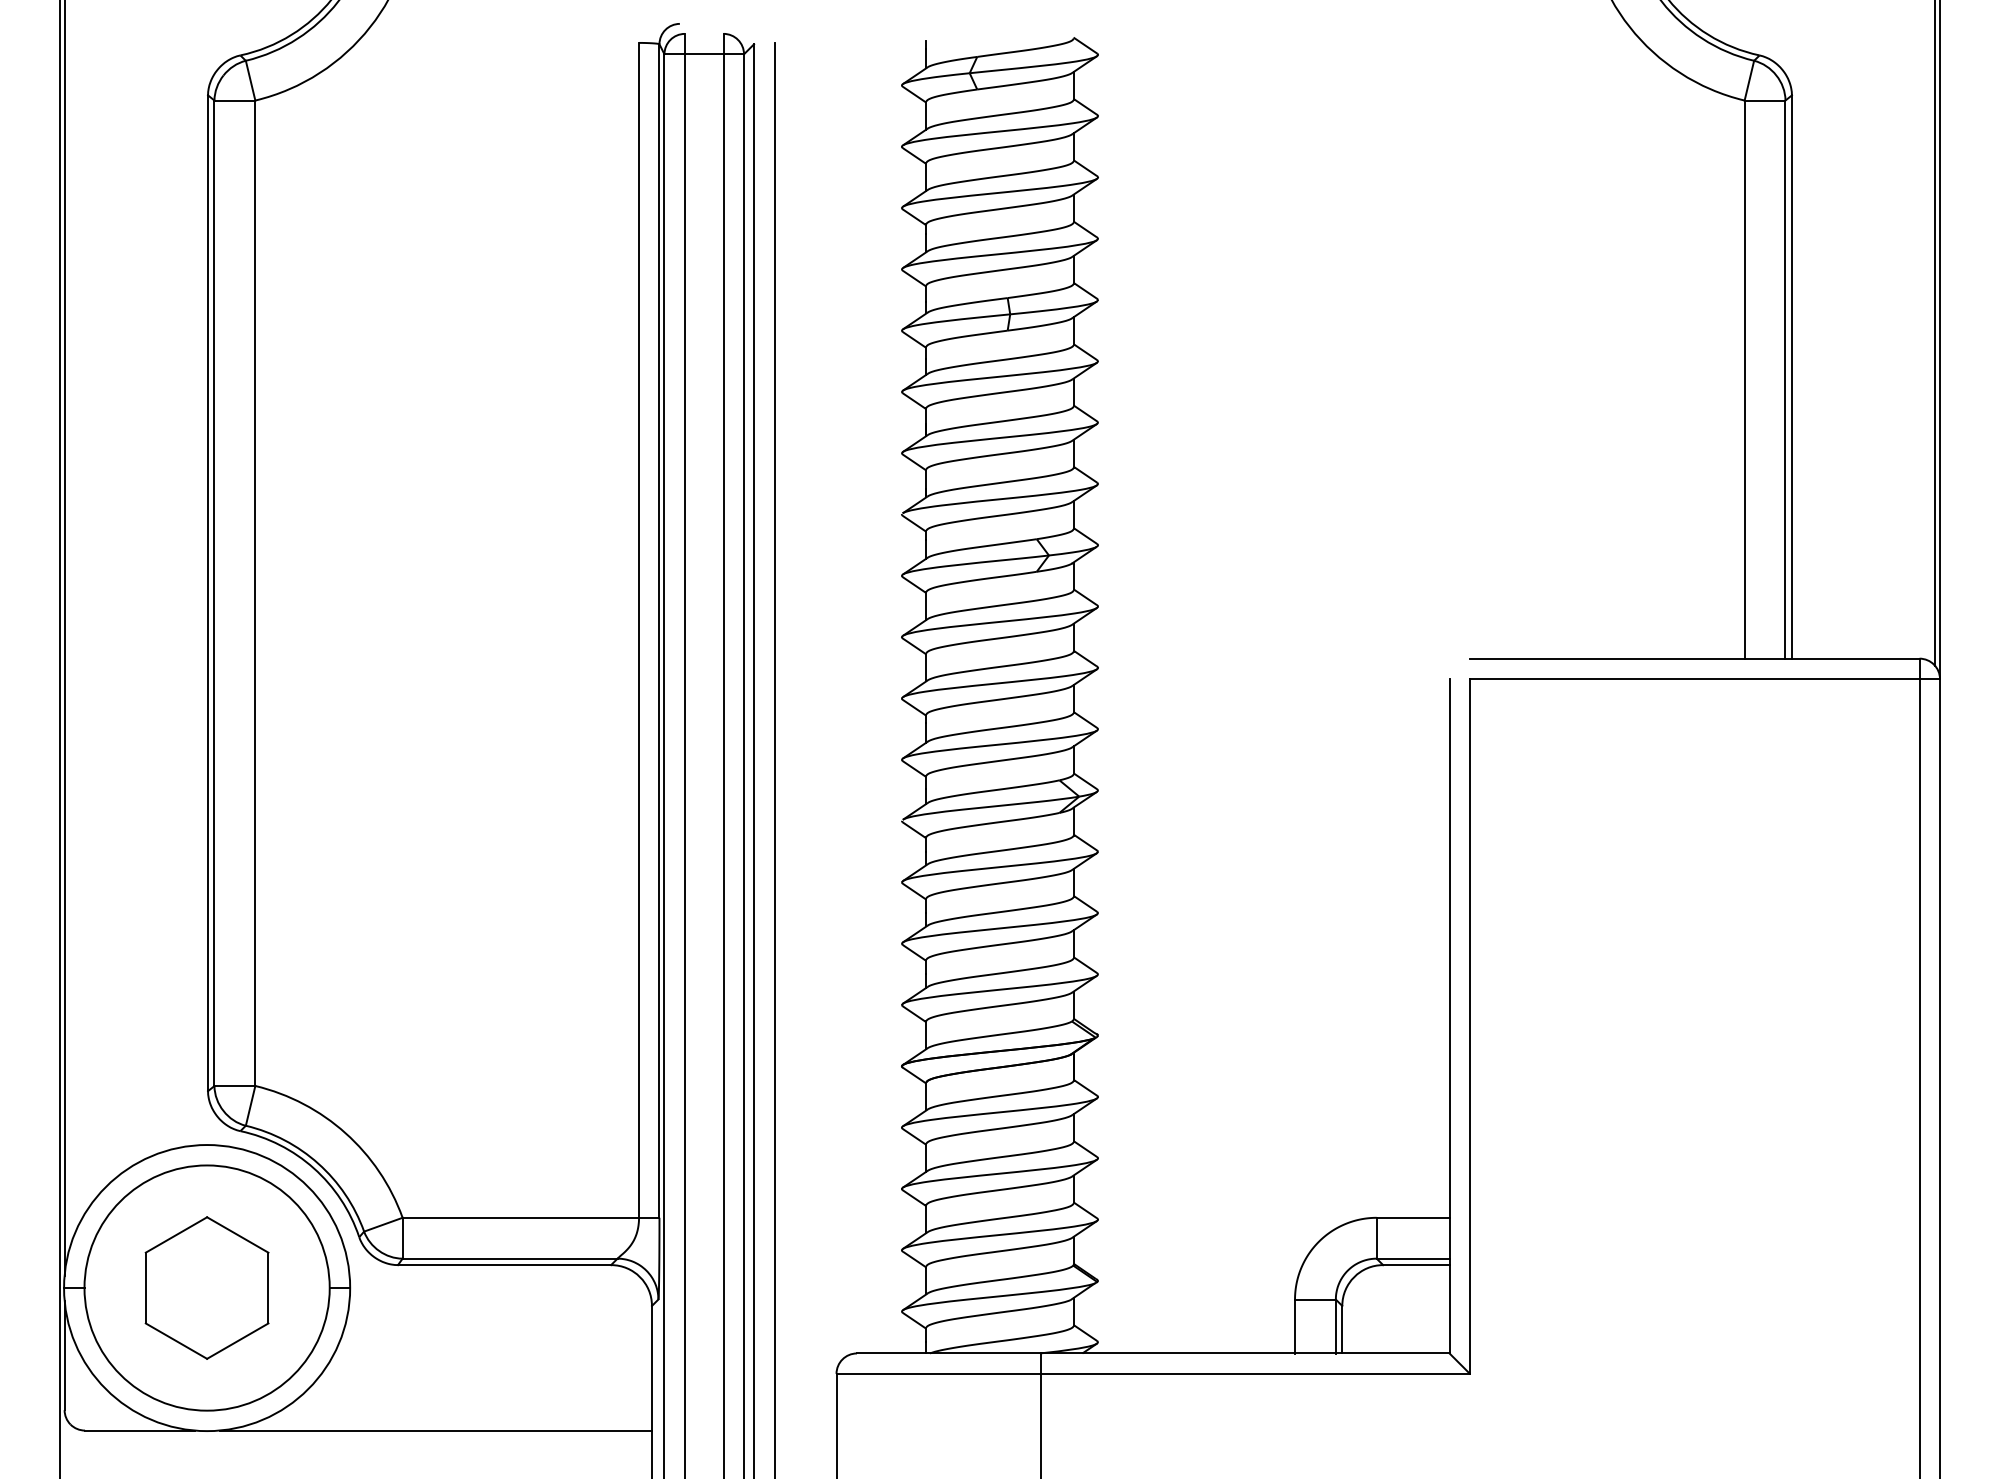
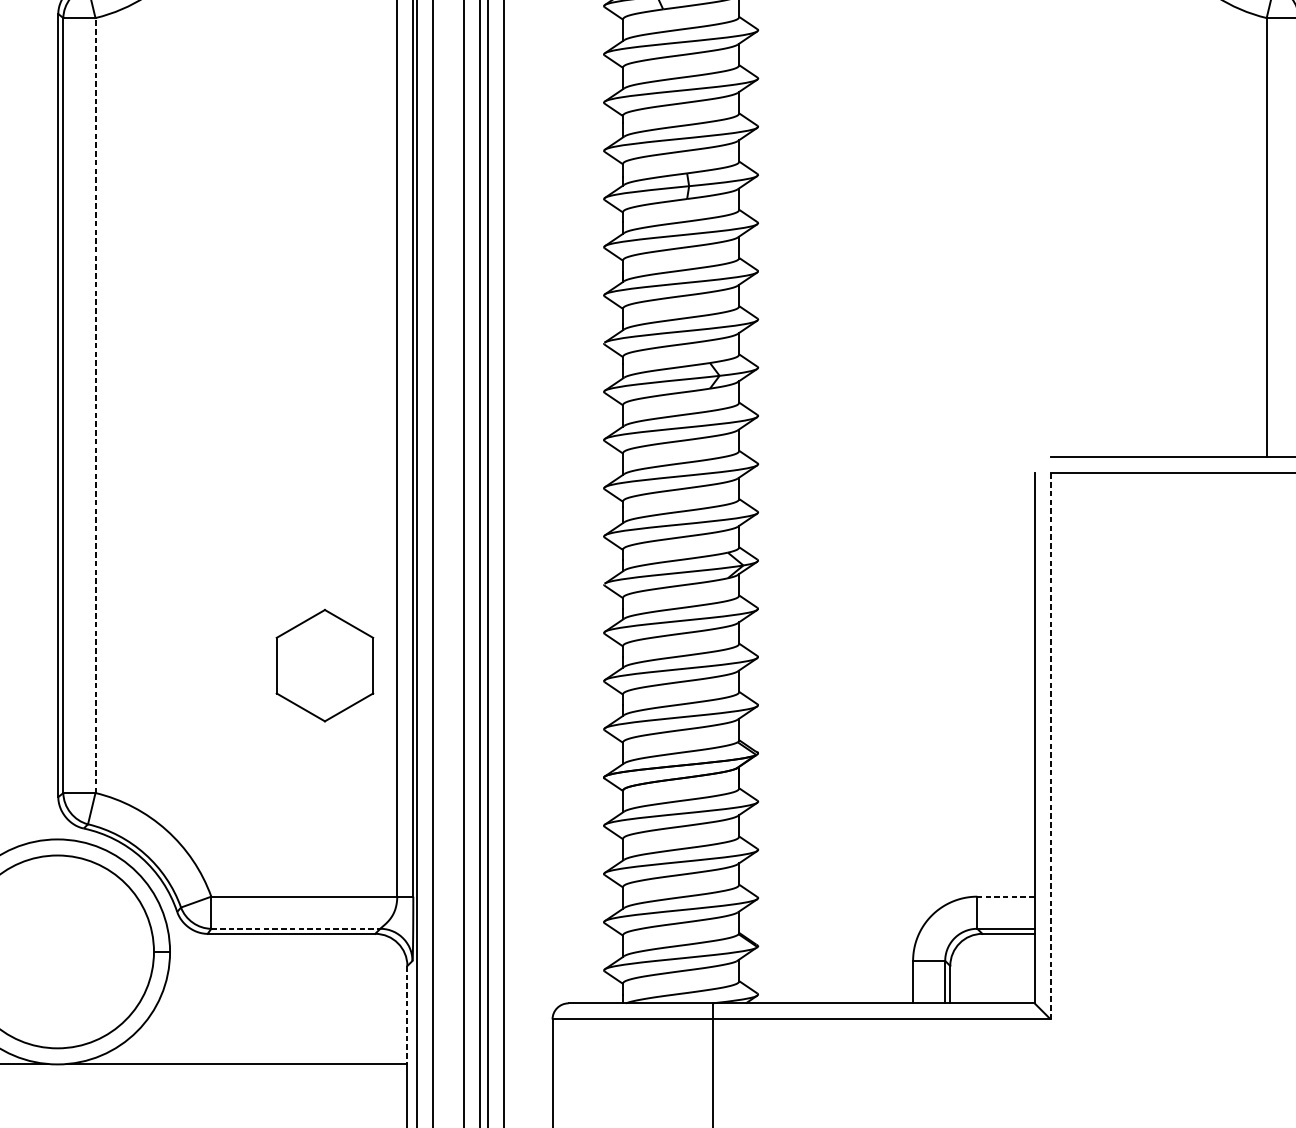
line: (255, 593) -> (95, 405), solid -> dashed
line: (1470, 1026) -> (1051, 746), solid -> dashed
line: (1412, 1217) -> (1005, 896), solid -> dashed
line: (510, 1258) -> (296, 928), solid -> dashed
part: (206, 1287) -> (324, 665), moved
line: (651, 1368) -> (407, 1015), solid -> dashed

